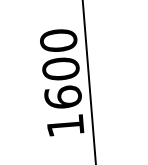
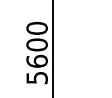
text: (64, 126) -> (36, 78), 1600 -> 5600

